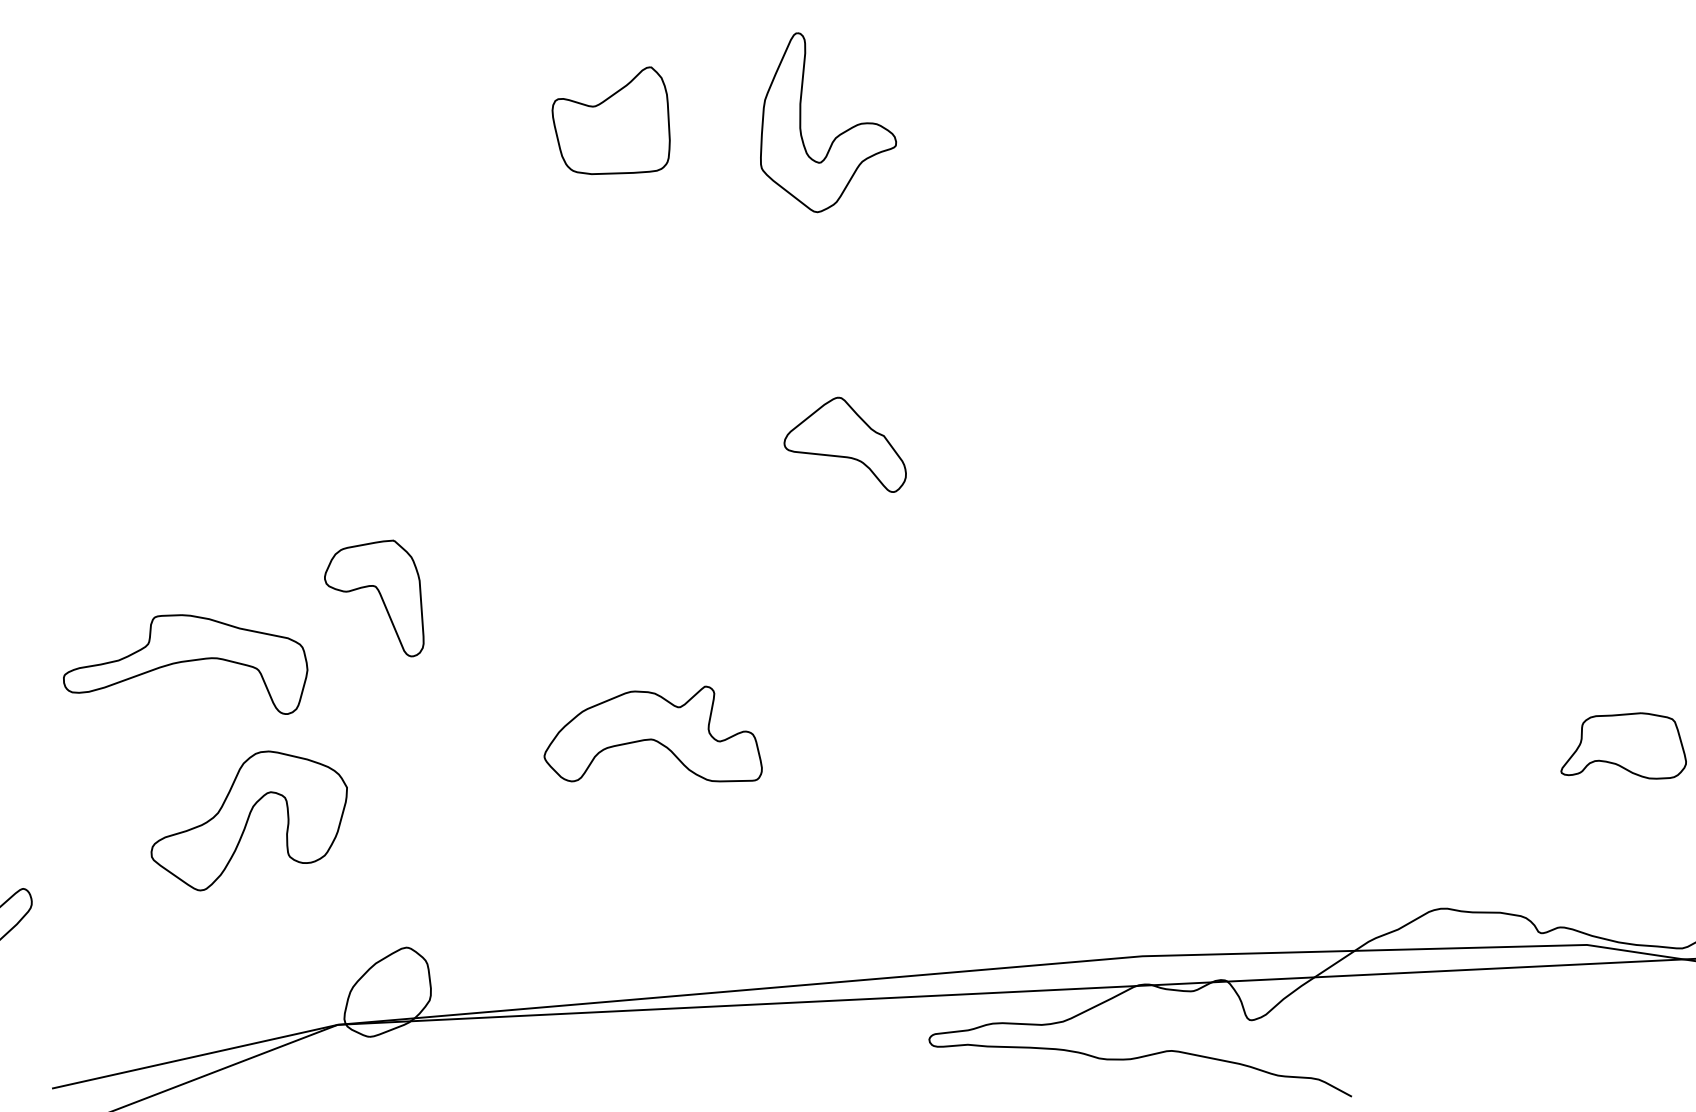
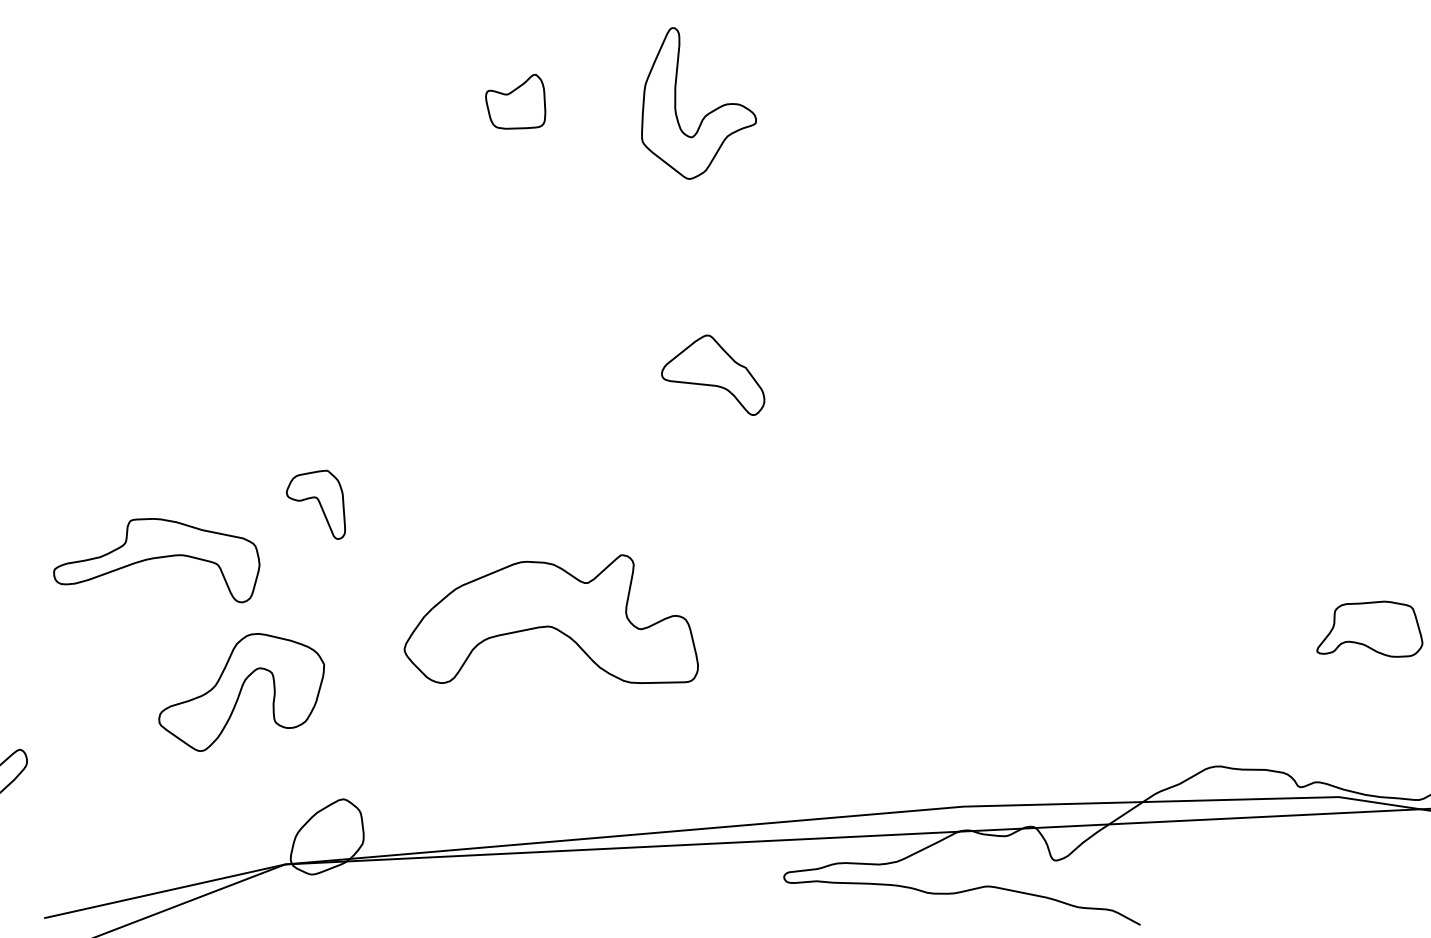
part: (610, 120) -> (515, 101), size x0.6
part: (374, 598) -> (316, 504), size x0.7
part: (652, 733) -> (550, 618), size x1.6
part: (248, 820) -> (241, 692), moved

